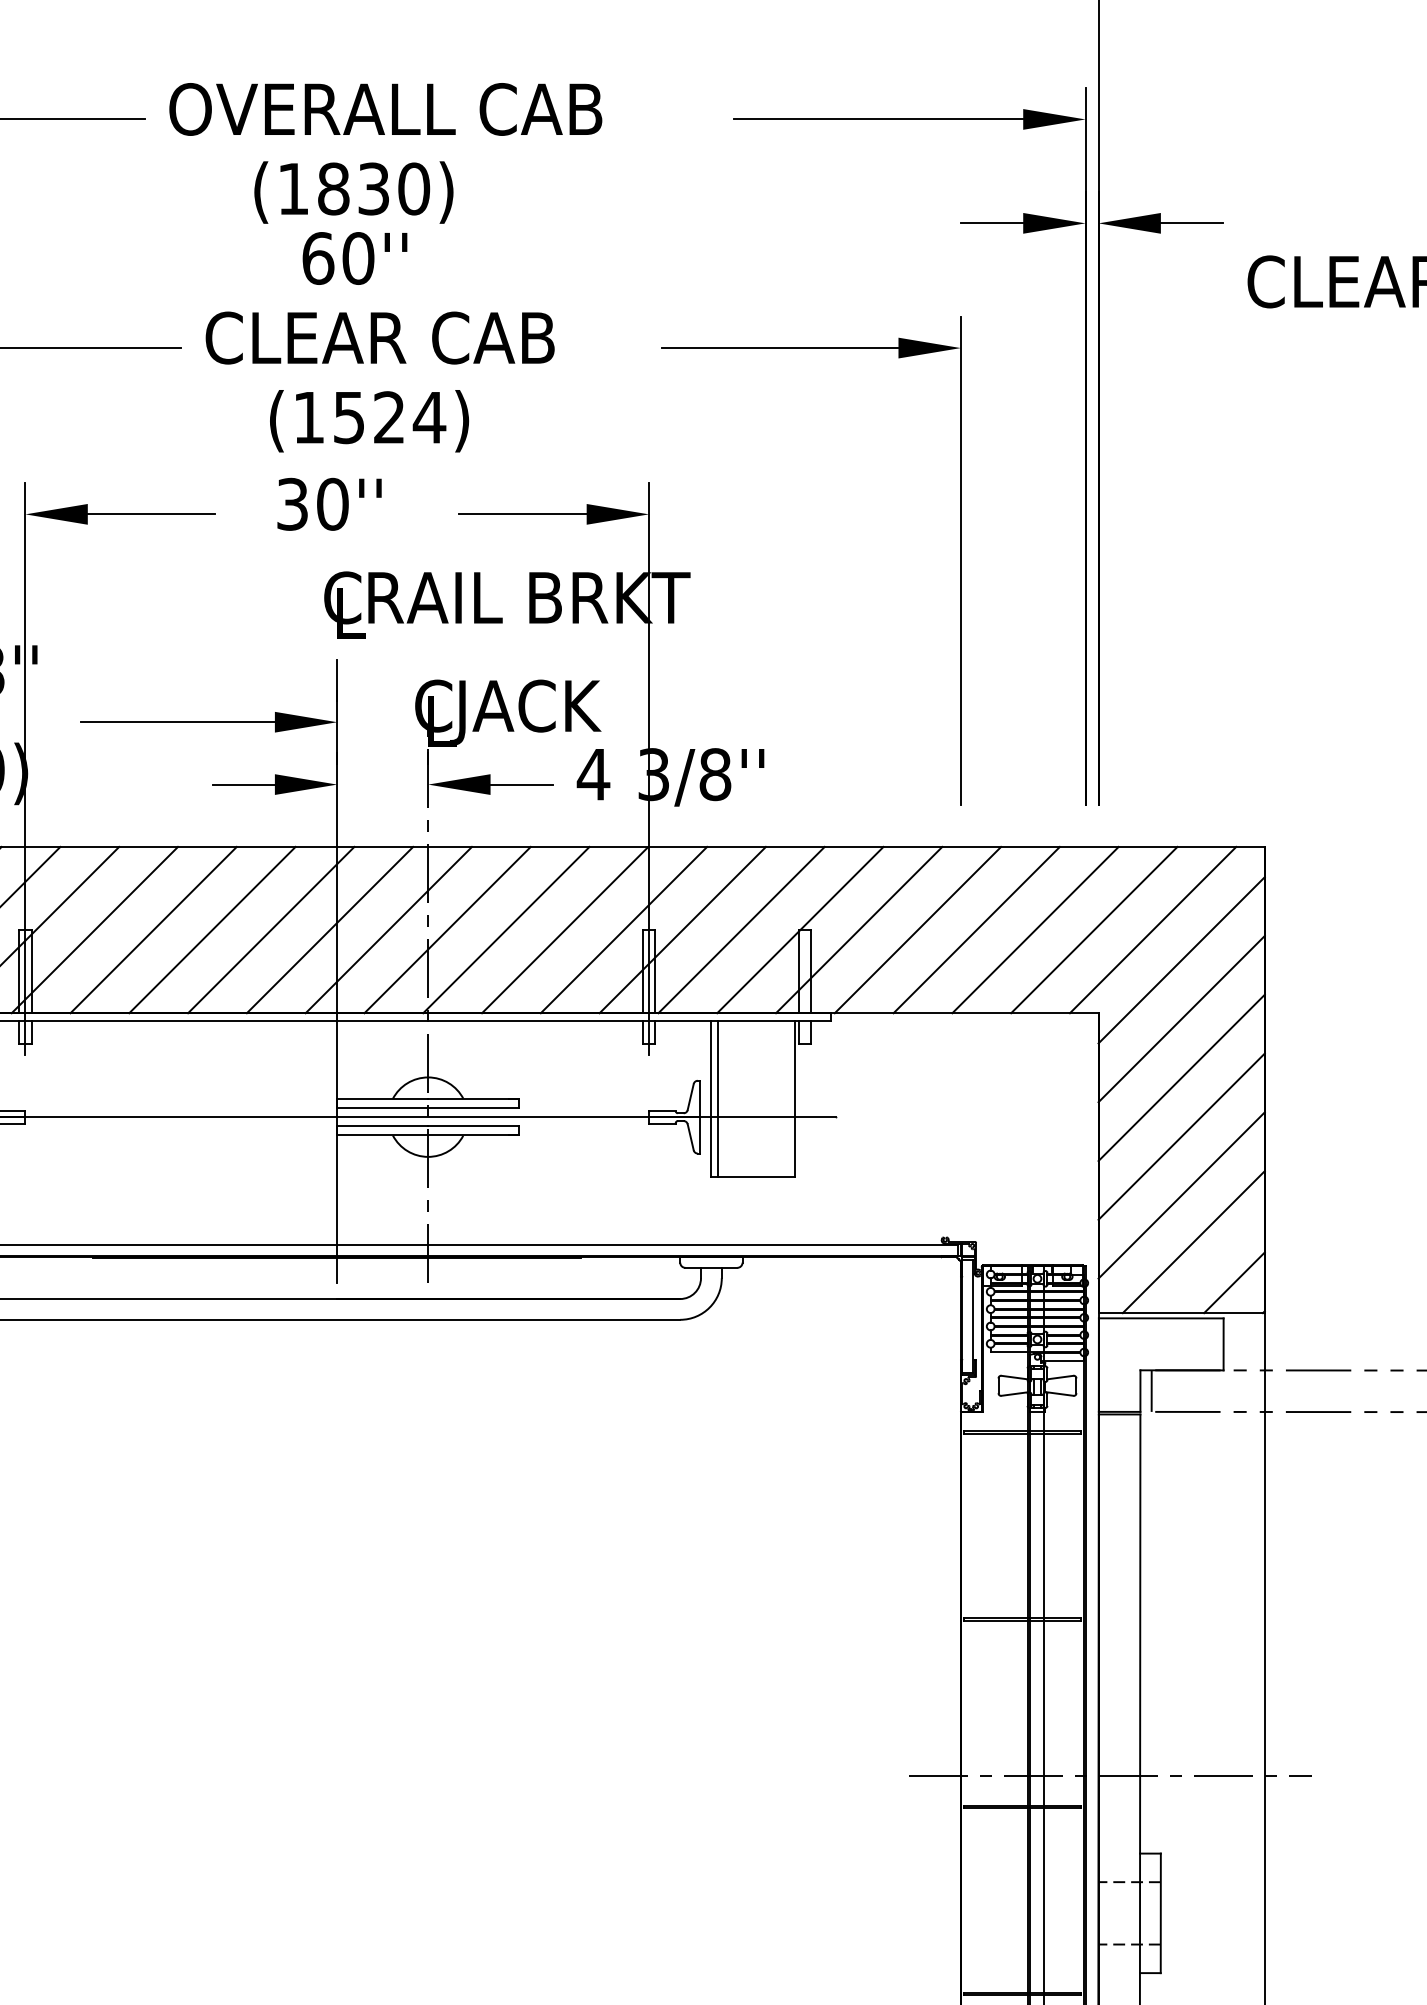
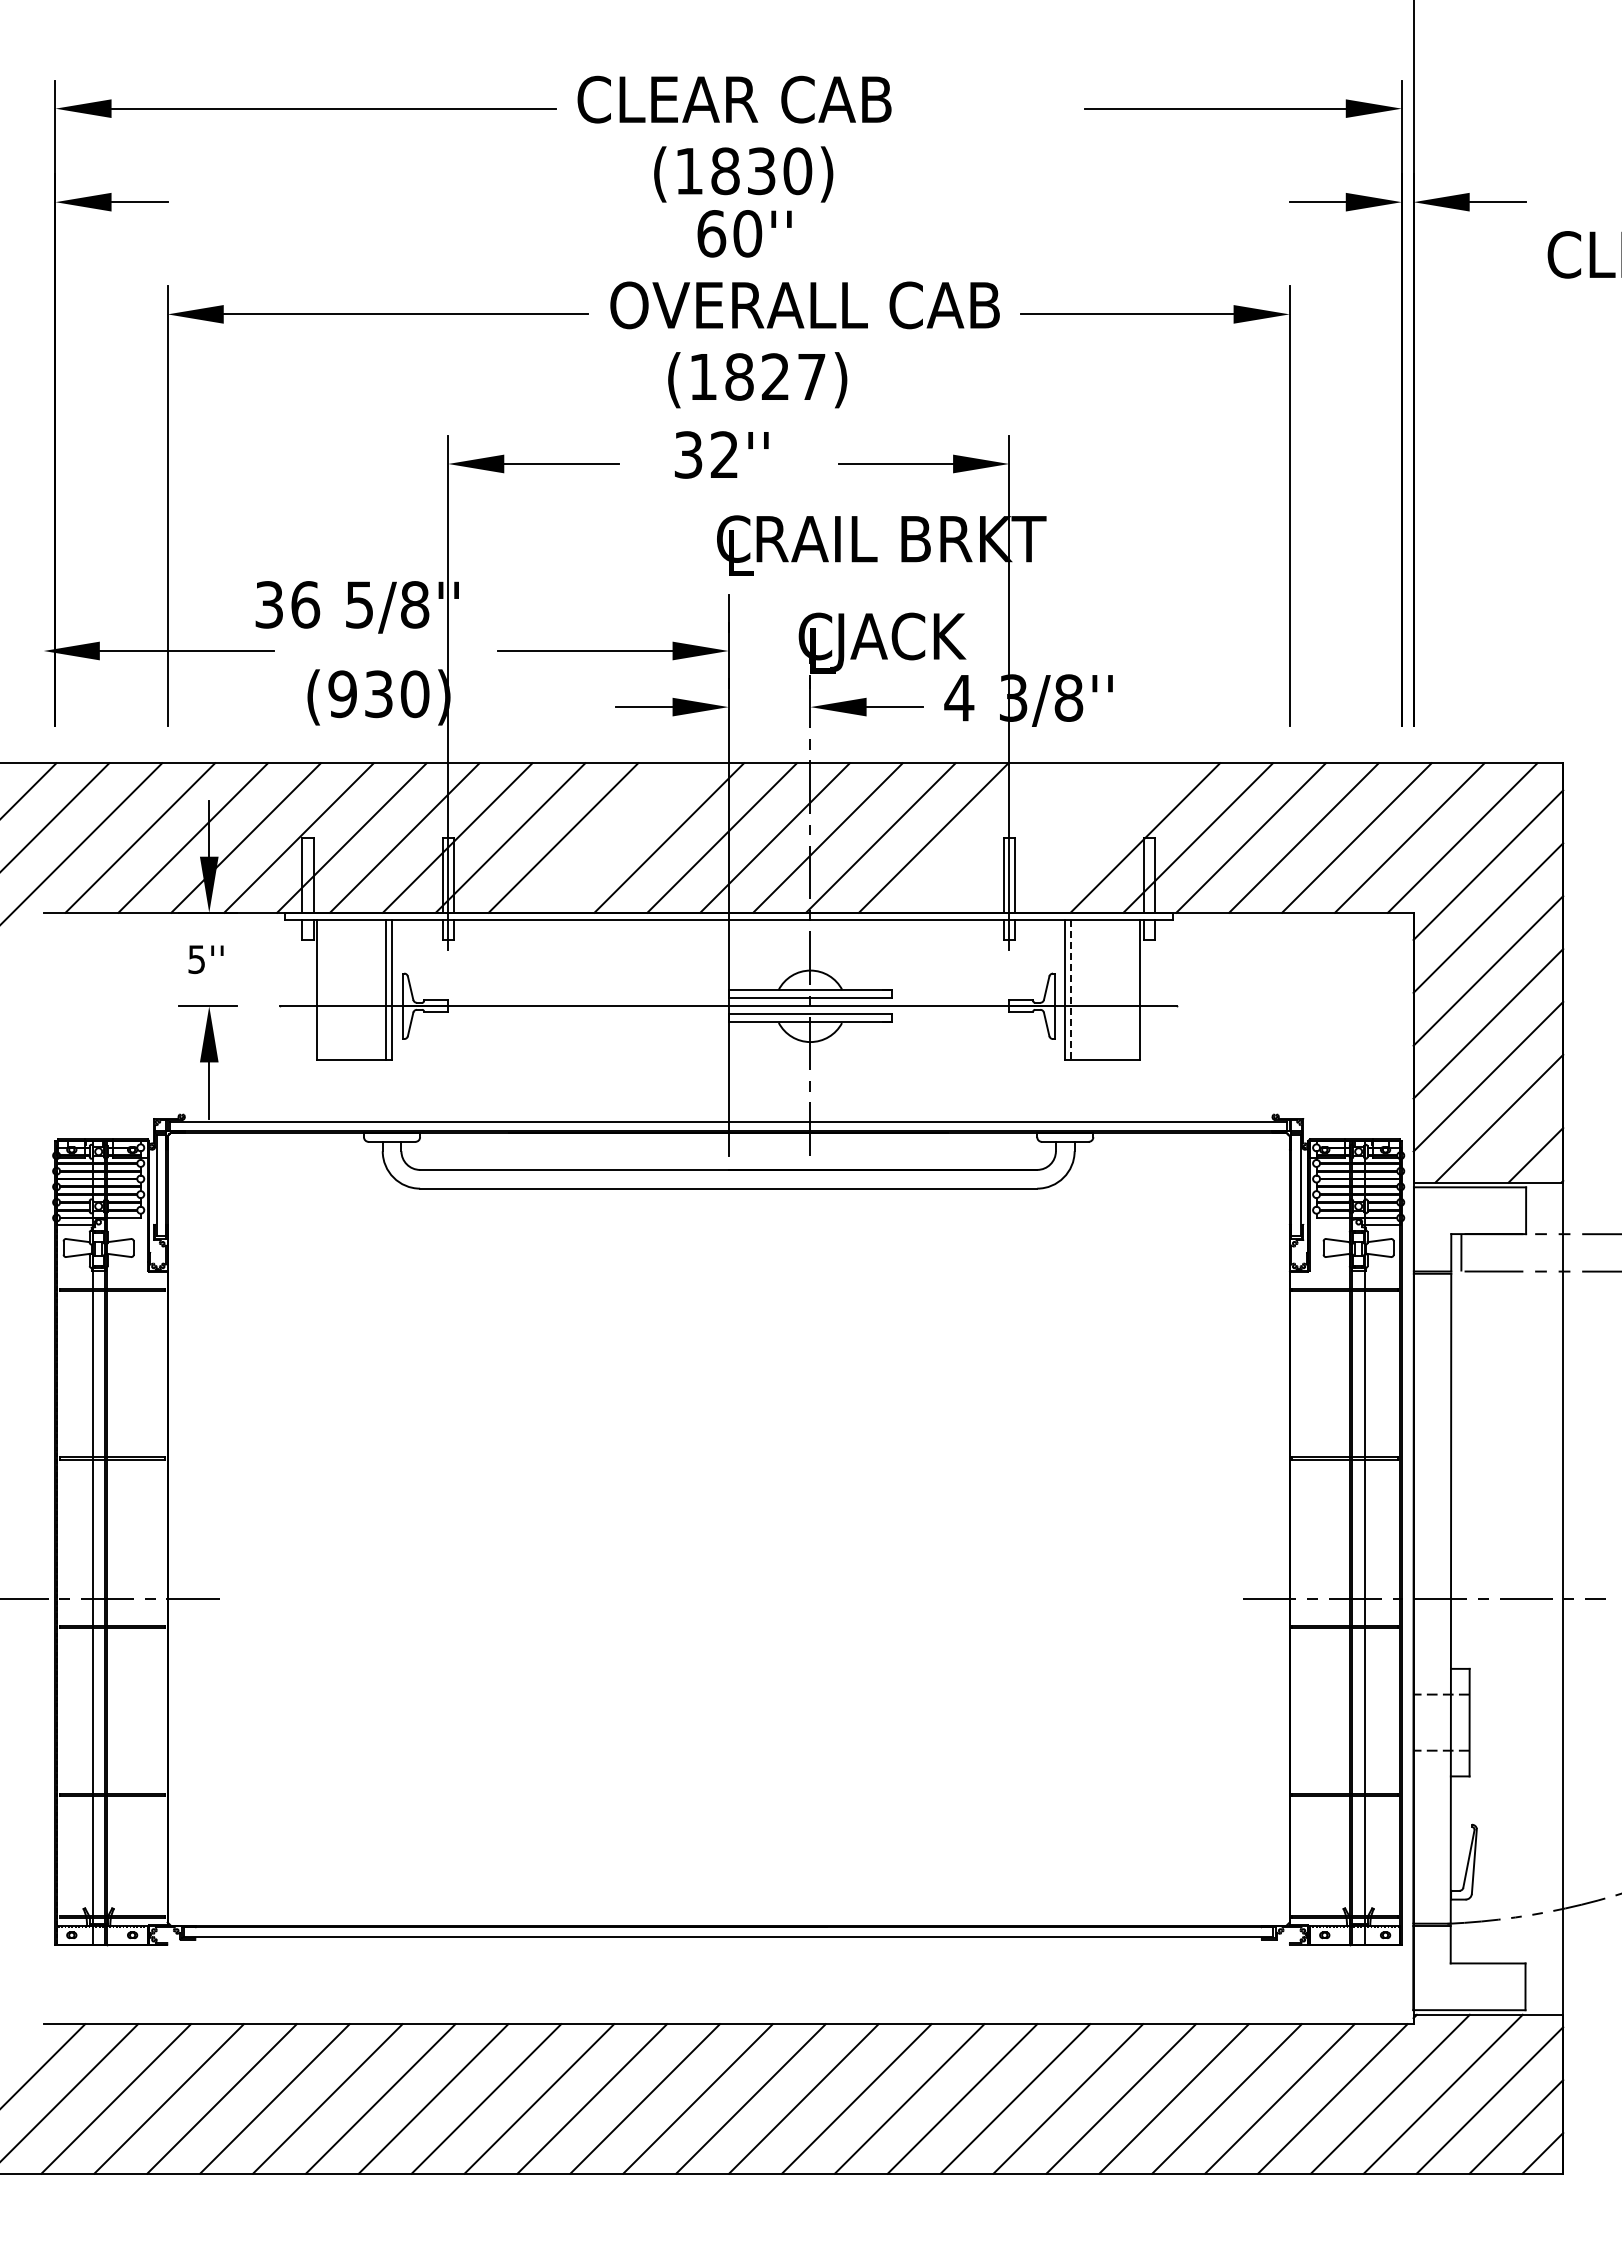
text: (389, 109) -> (775, 99), OVERALL CAB -> CLEAR CAB
text: (424, 338) -> (807, 305), CLEAR CAB -> OVERALL CAB
text: (389, 417) -> (775, 376), (1524) -> (1827)
text: (332, 503) -> (724, 454), 30'' -> 32''
line: (212, 929) -> (616, 837), removed
line: (623, 929) -> (986, 837), removed
line: (682, 929) -> (1039, 837), removed
line: (741, 929) -> (1092, 837), removed
line: (717, 1099) -> (1070, 990), solid -> dashed

